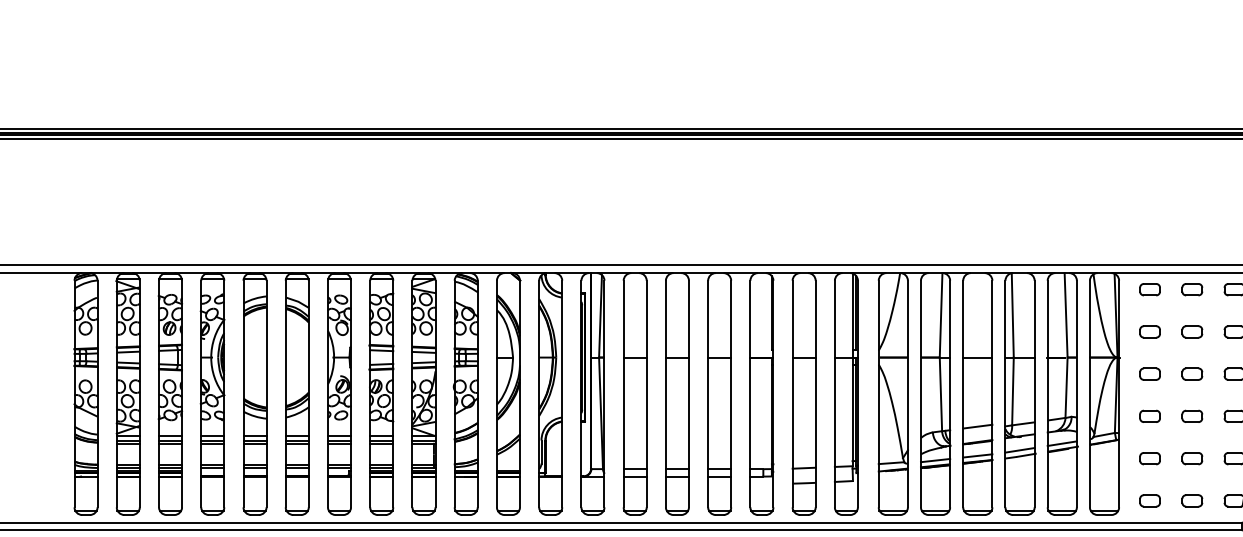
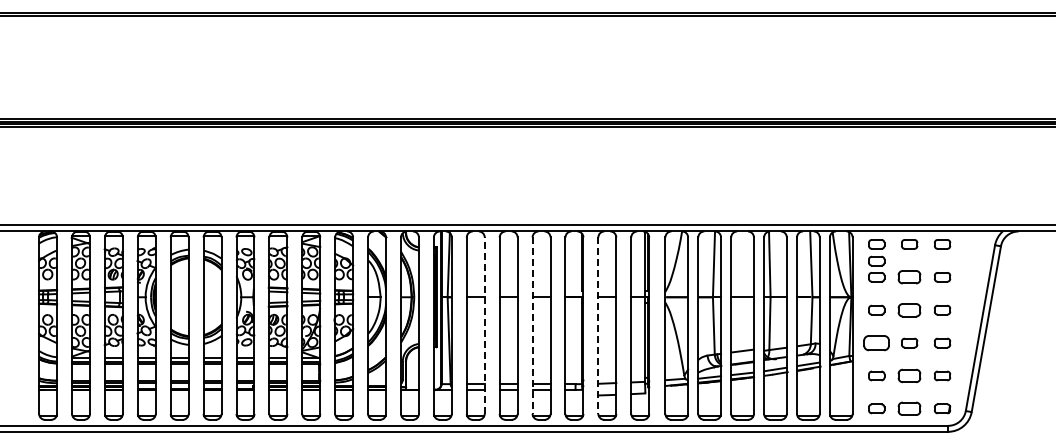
part: (1149, 310) -> (876, 260), added
part: (1192, 332) -> (909, 277), size x1.4
part: (1192, 373) -> (909, 309), size x1.4
line: (646, 393) -> (484, 325), solid -> dashed
line: (708, 395) -> (532, 326), solid -> dashed
line: (792, 395) -> (598, 326), solid -> dashed
part: (1149, 415) -> (876, 342), size x1.6
part: (1192, 458) -> (909, 375), size x1.4
part: (1192, 500) -> (909, 408), size x1.4

